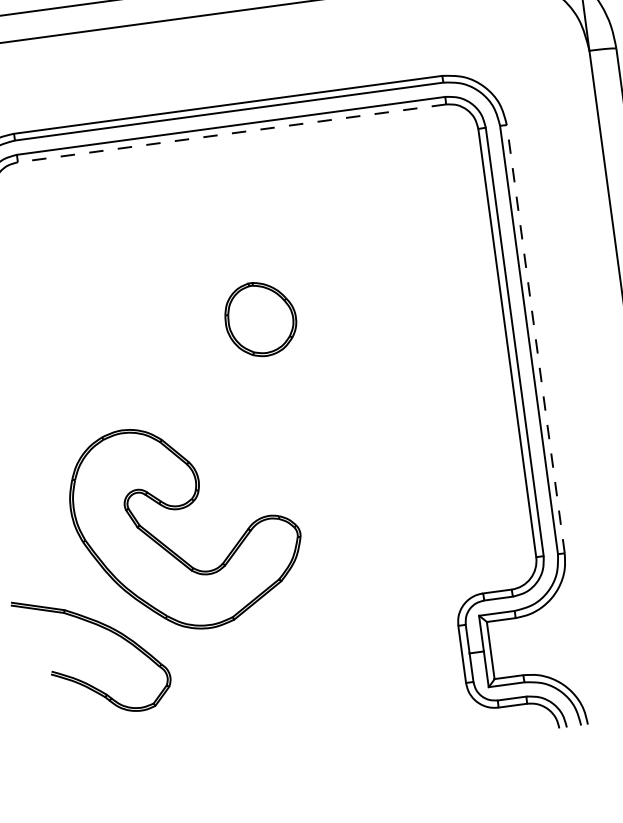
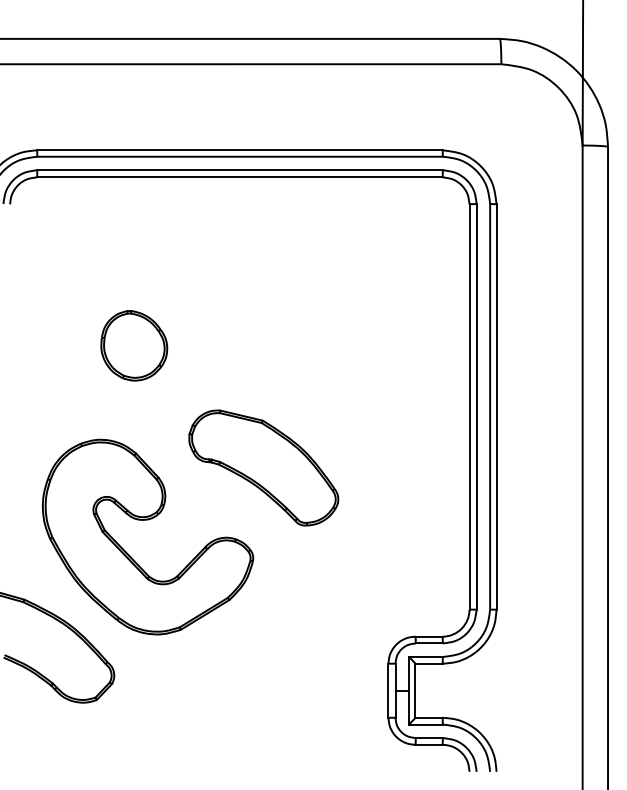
line: (231, 133) -> (239, 177), dashed -> solid
part: (260, 318) -> (134, 345), moved
line: (535, 339) -> (496, 407), dashed -> solid
part: (298, 436) -> (263, 467), added

